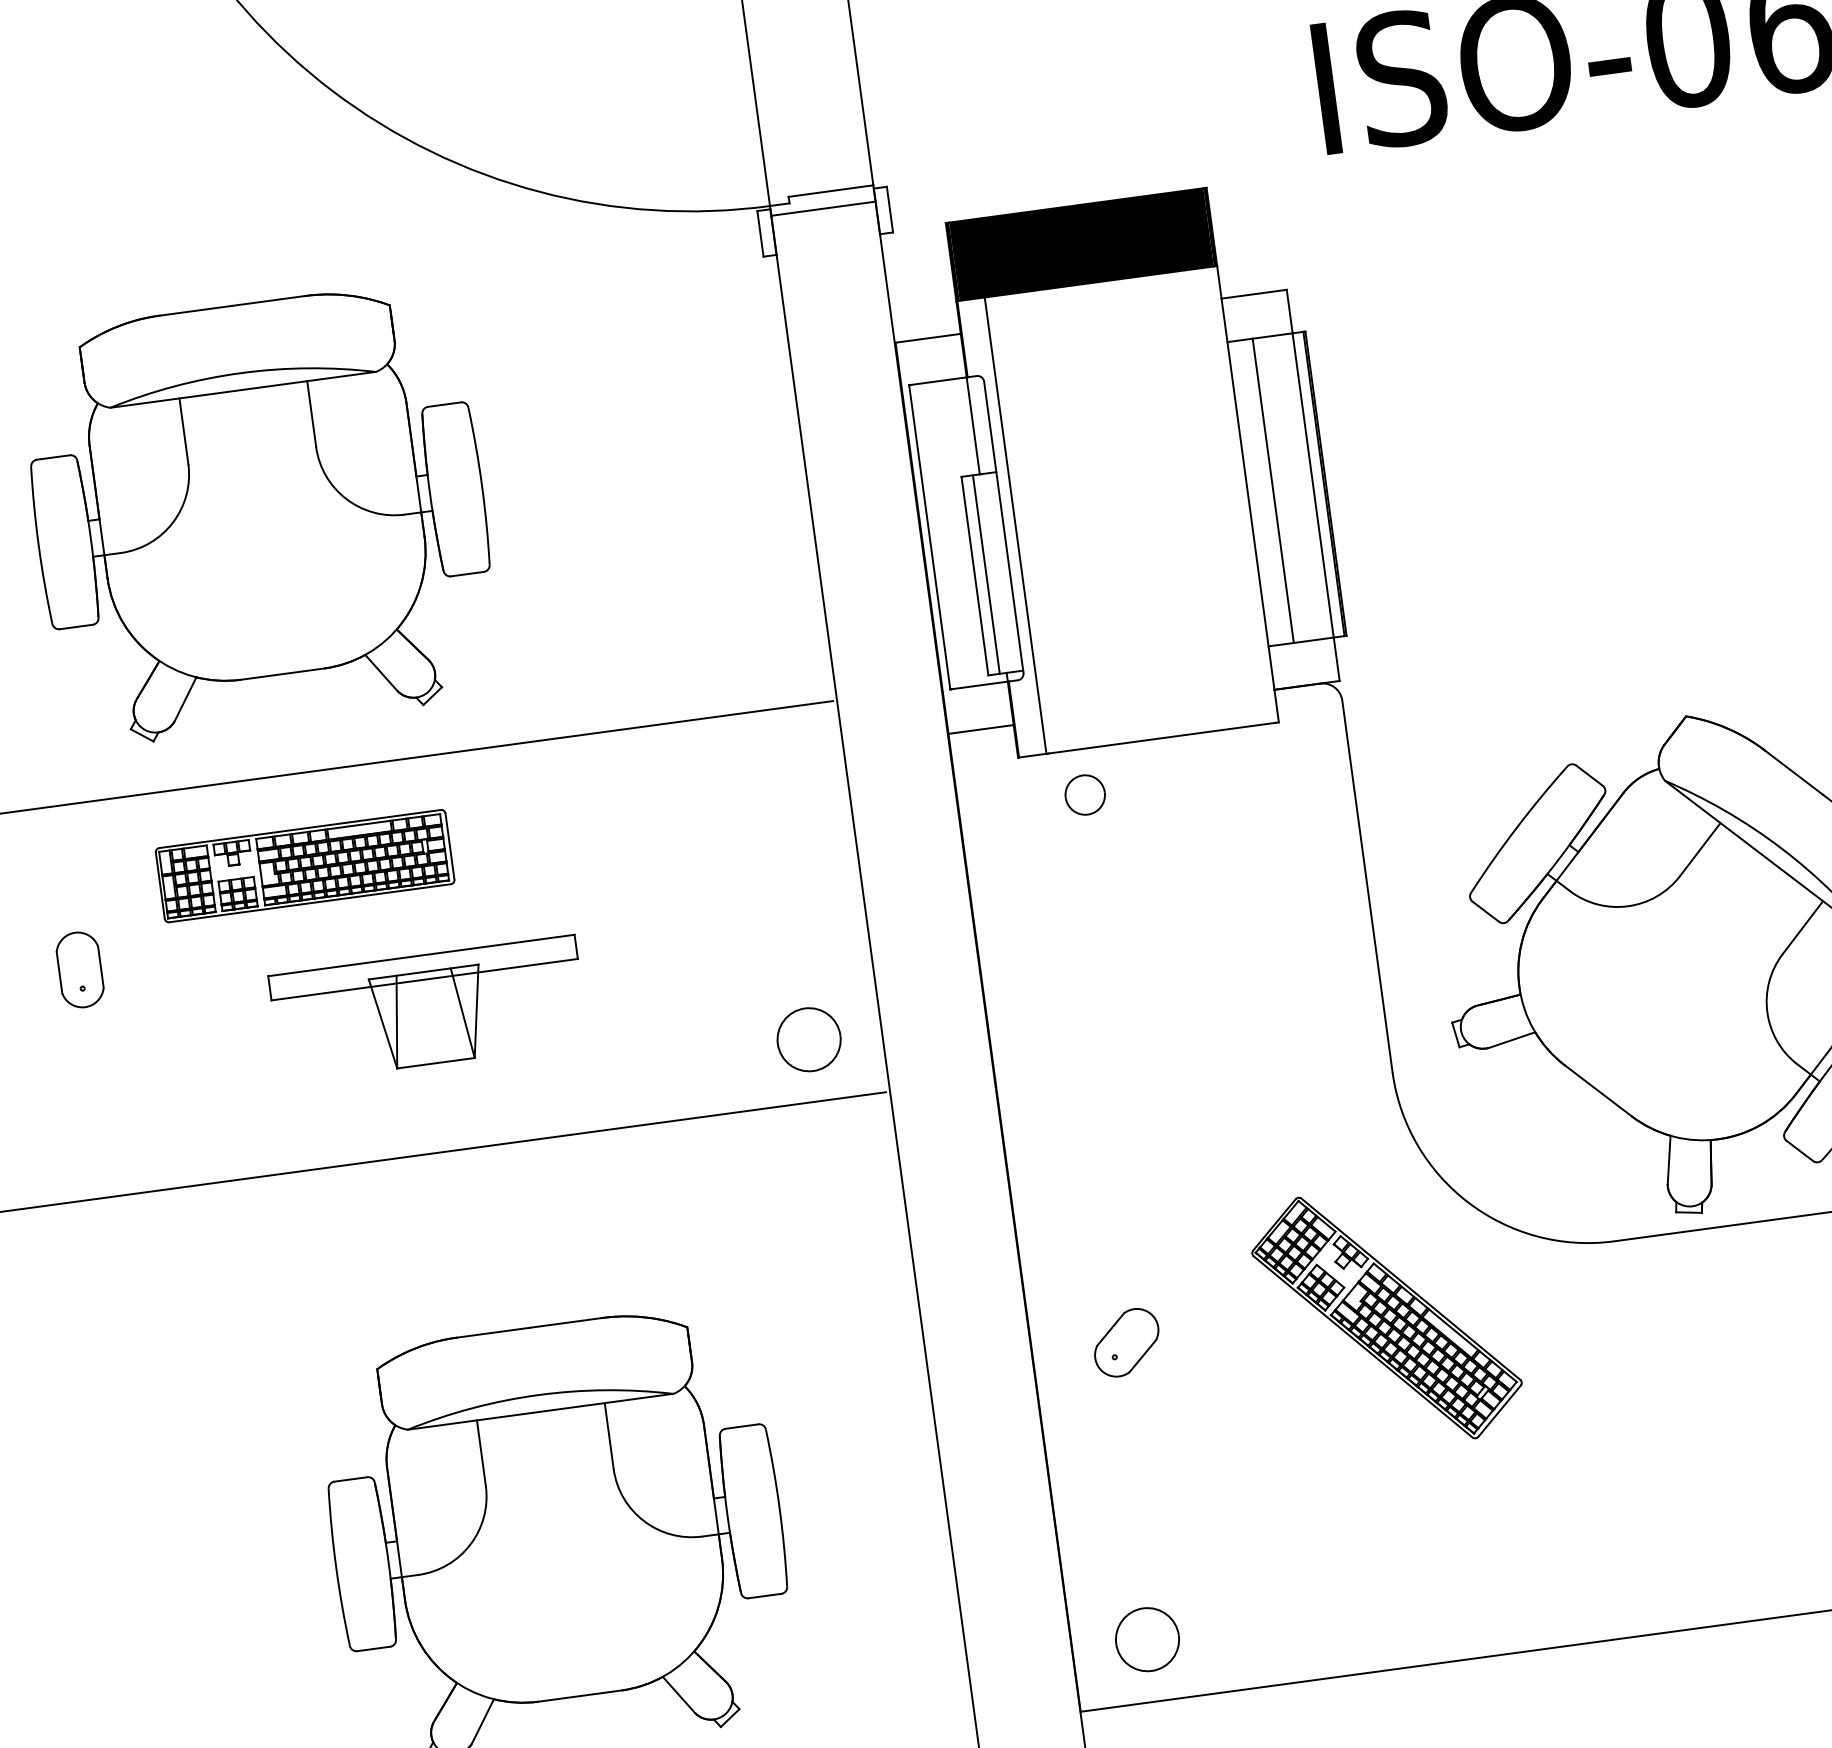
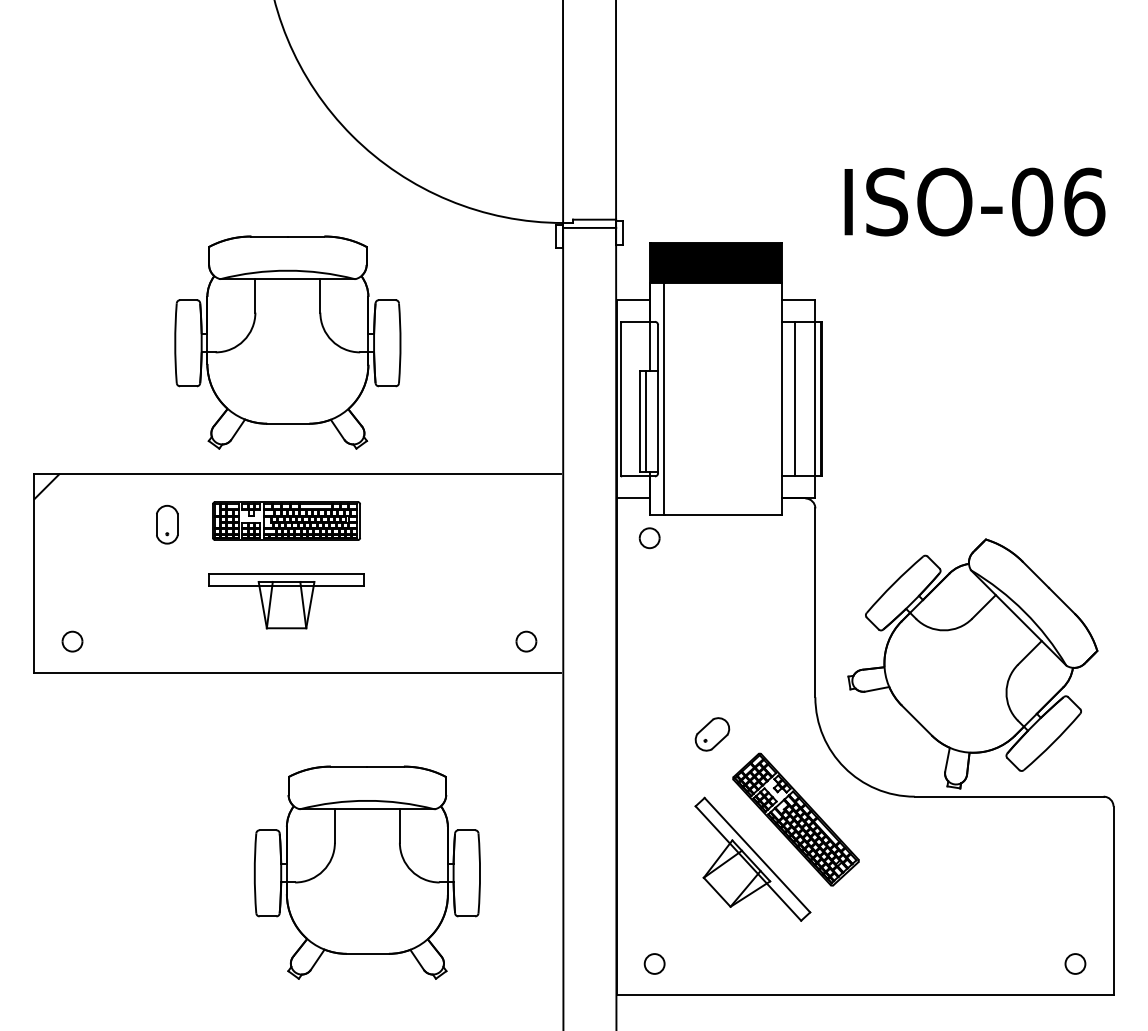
part: (1084, 795) -> (649, 538), moved
part: (80, 969) -> (167, 524), moved
part: (428, 1010) -> (286, 601), moved
part: (809, 1039) -> (526, 641), size x0.62
part: (1126, 1342) -> (712, 734), moved
part: (1311, 1406) -> (752, 858), added
part: (1146, 1638) -> (654, 963), size x0.62

